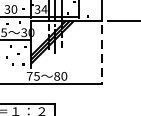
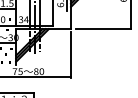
line: (102, 55) -> (71, 55), dashed -> solid

